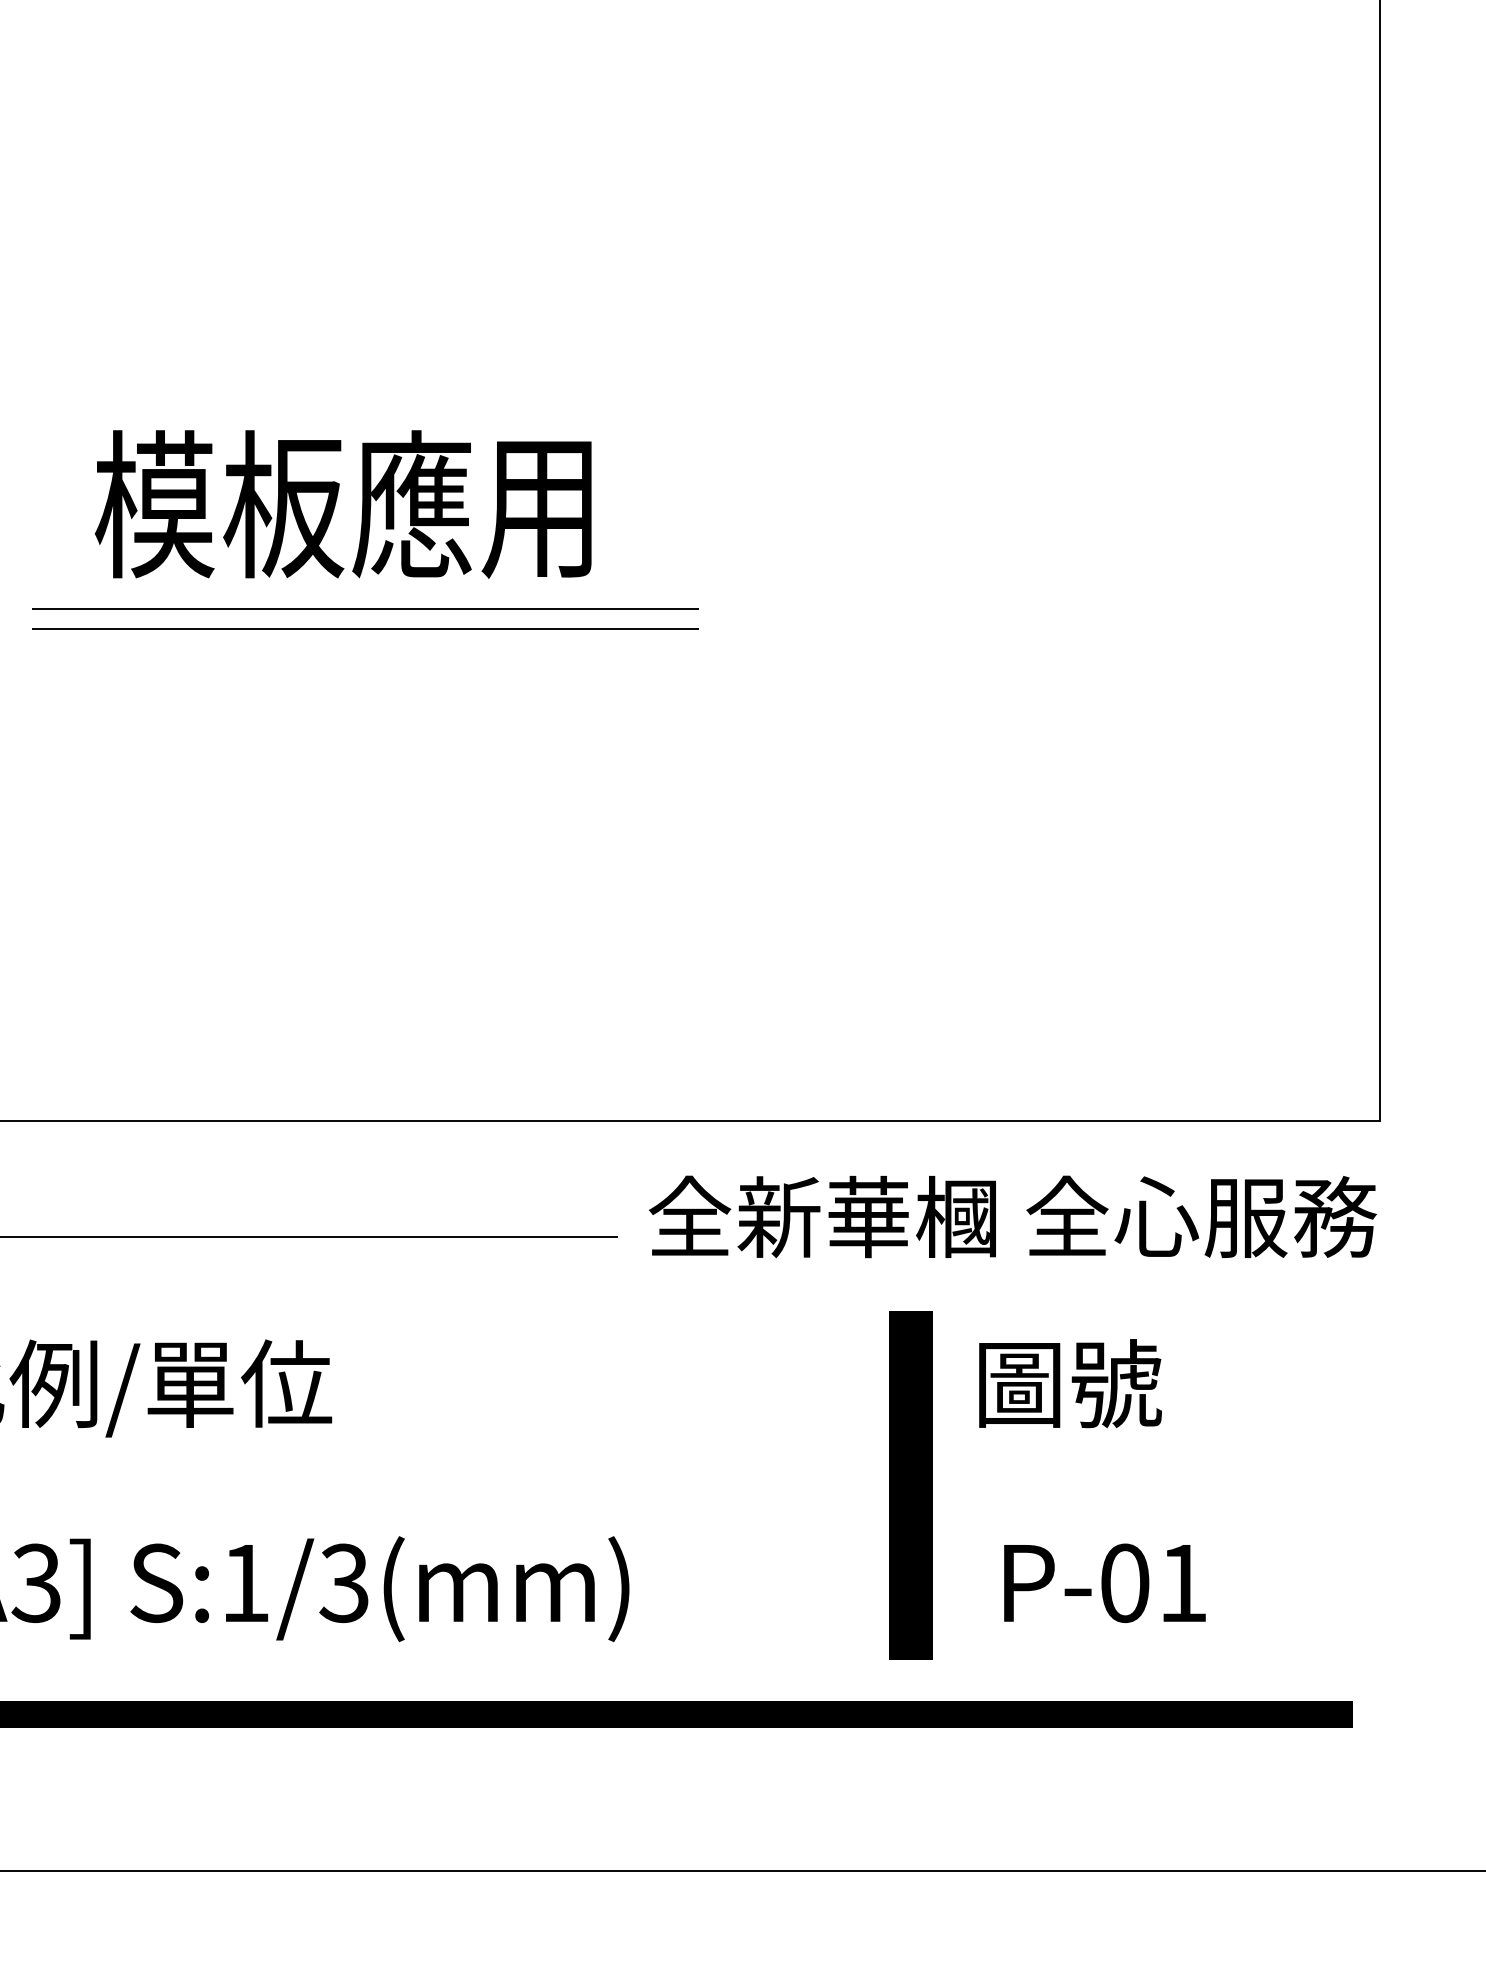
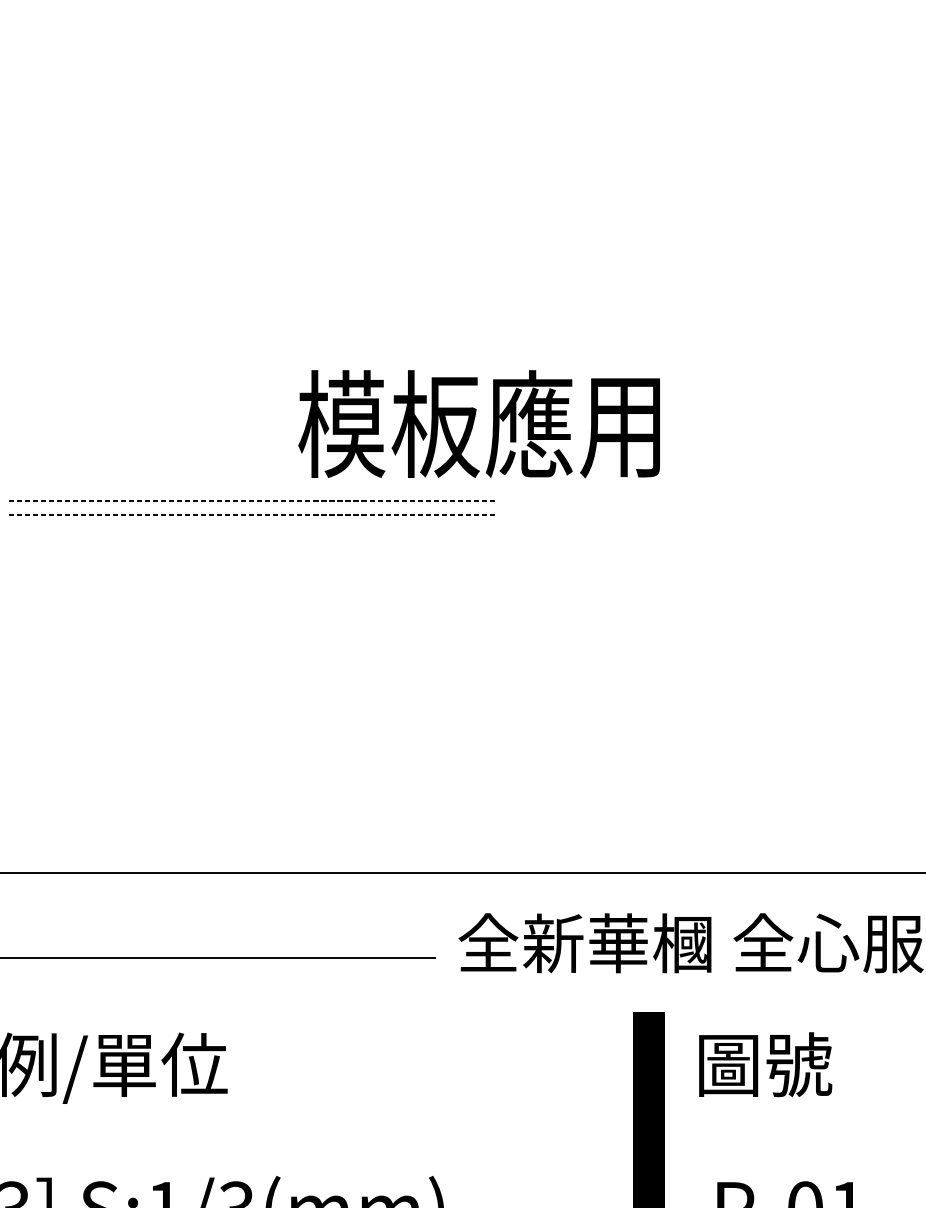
text: (342, 504) -> (478, 424), moved
line: (365, 609) -> (252, 500), solid -> dashed
line: (365, 628) -> (252, 514), solid -> dashed

